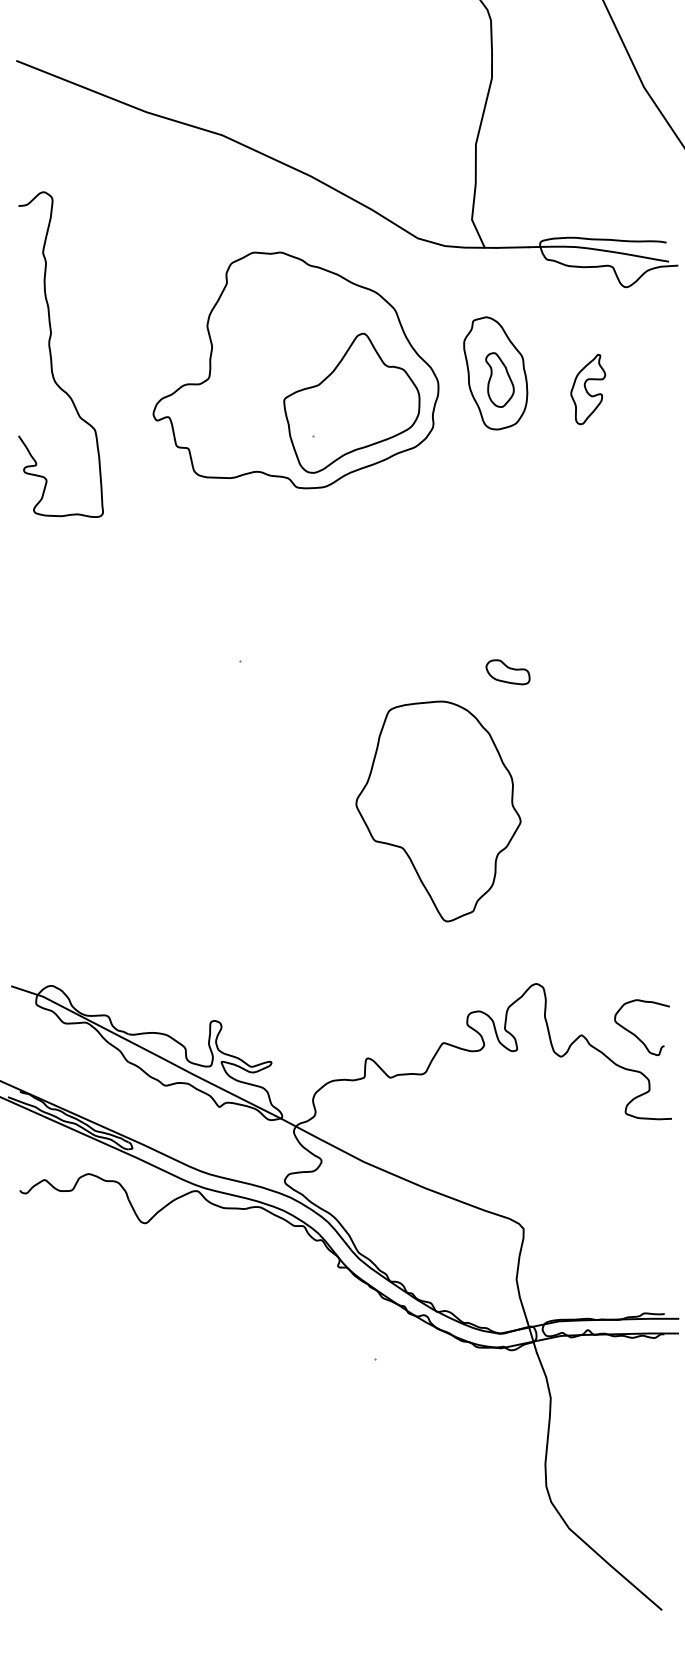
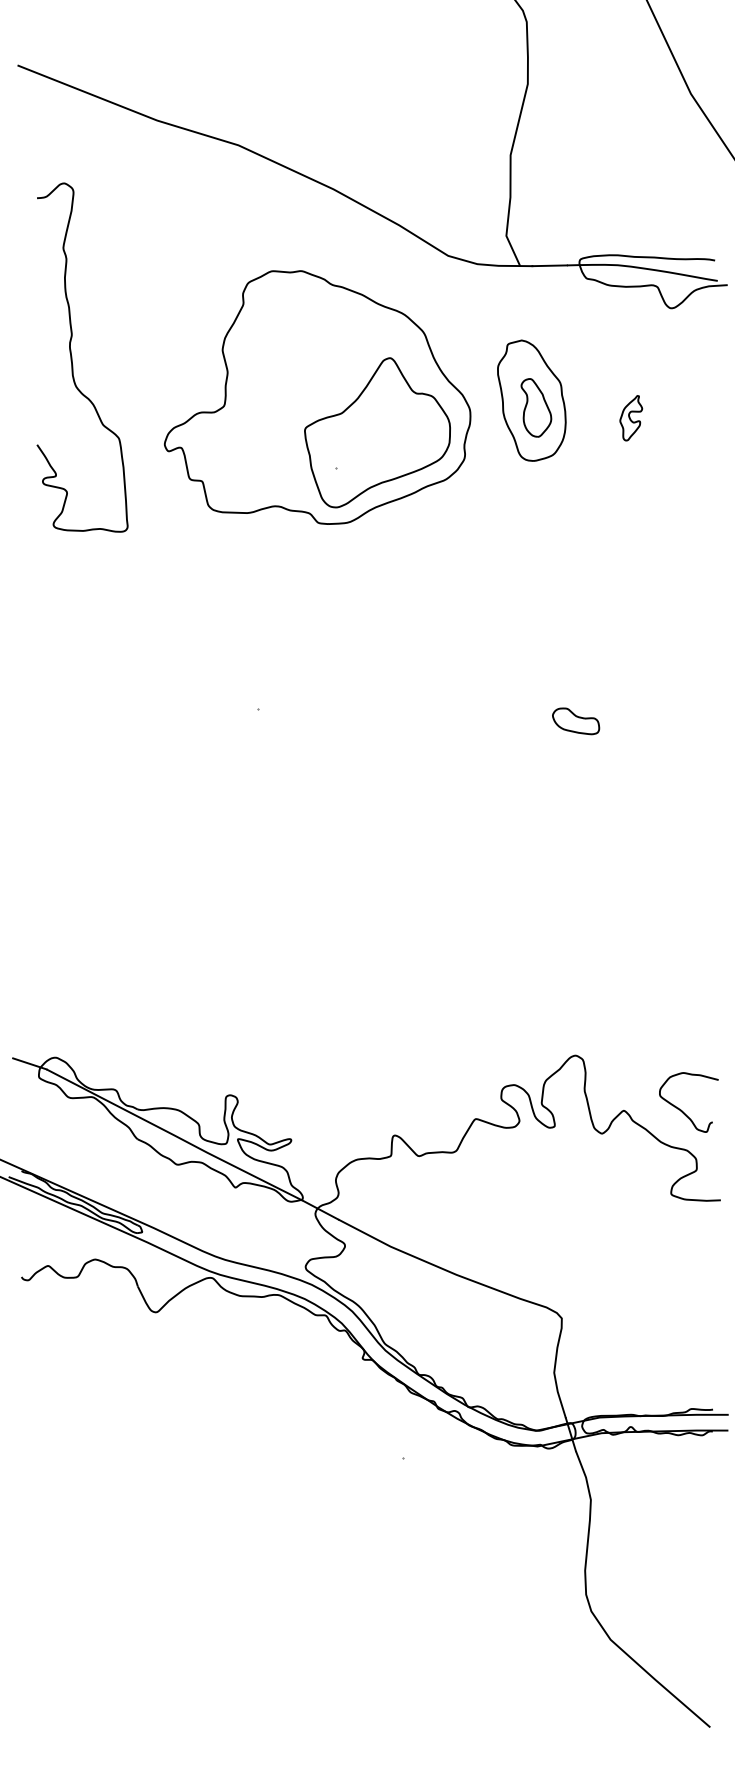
curve: (51, 354) -> (72, 357), moved
part: (588, 389) -> (631, 418), size x0.6
part: (508, 672) -> (576, 721), moved
part: (438, 811) -> (470, 870), removed

